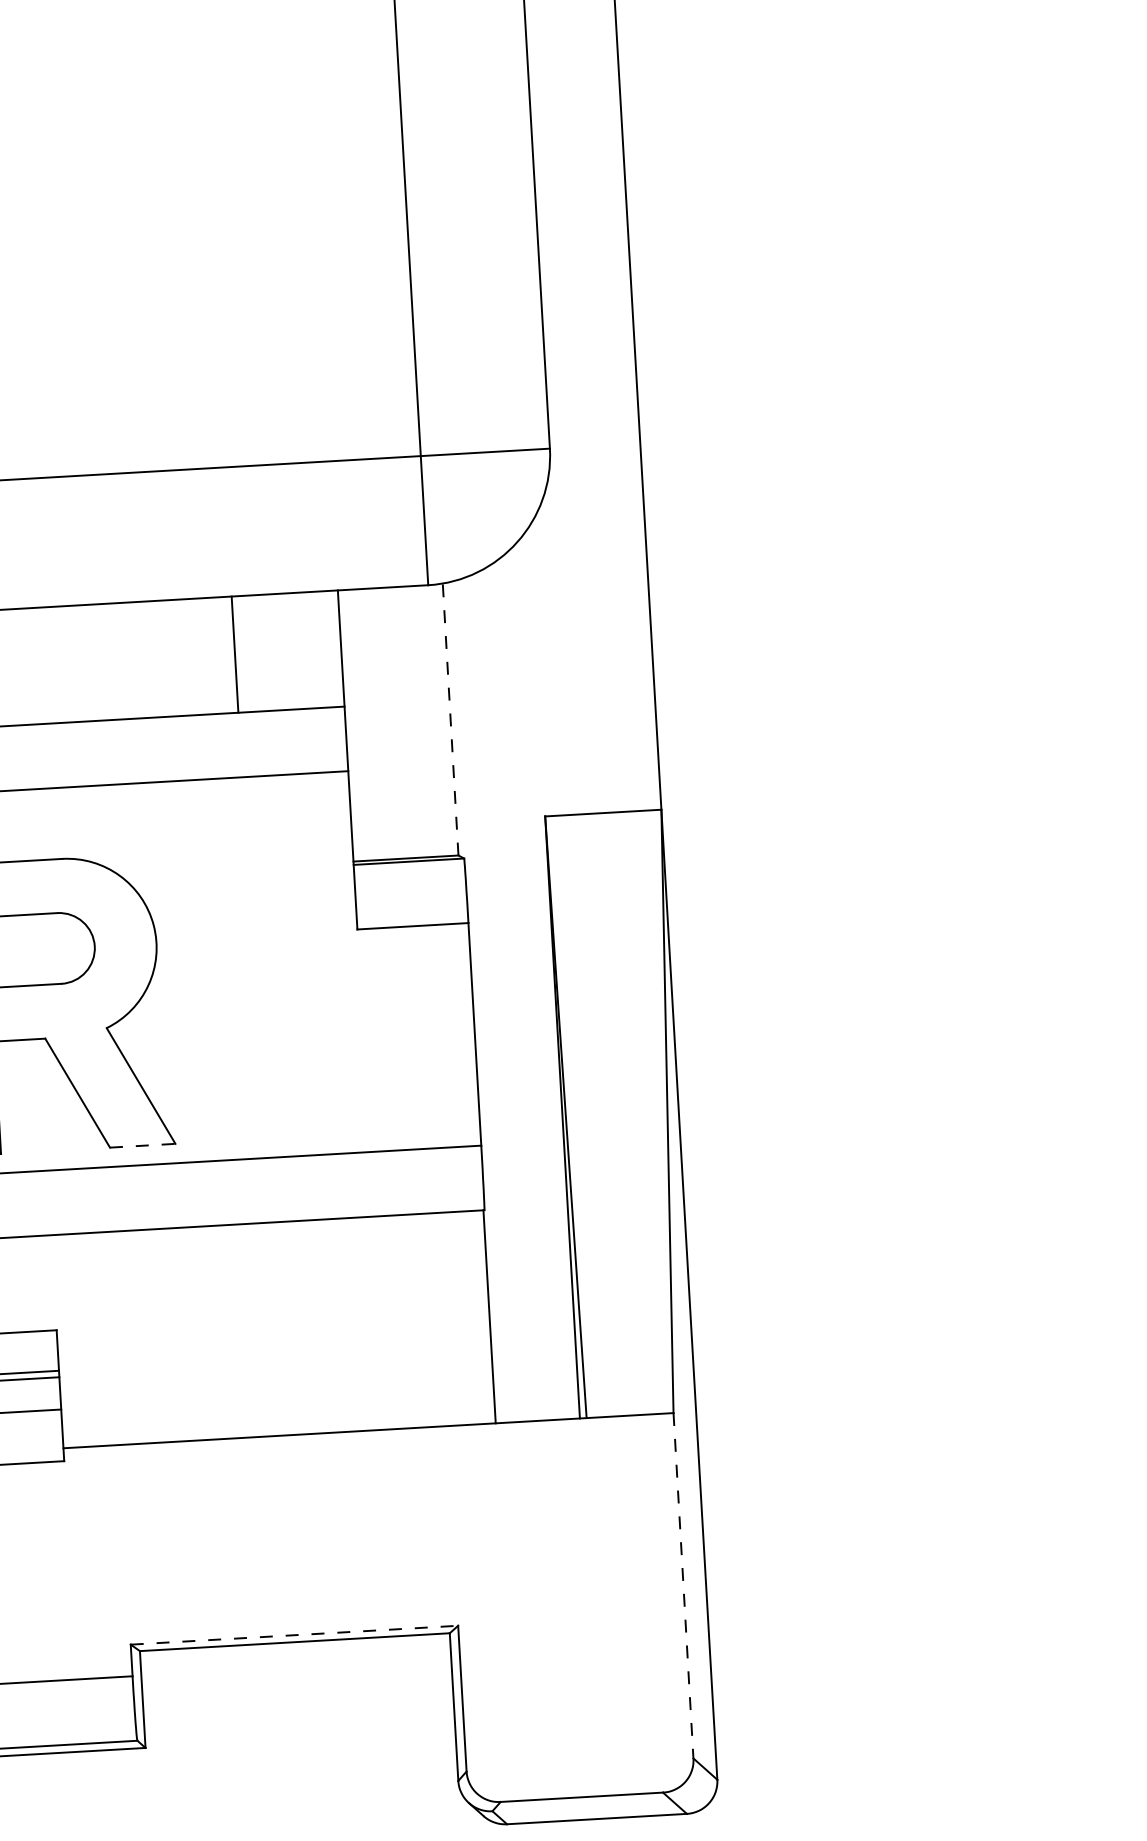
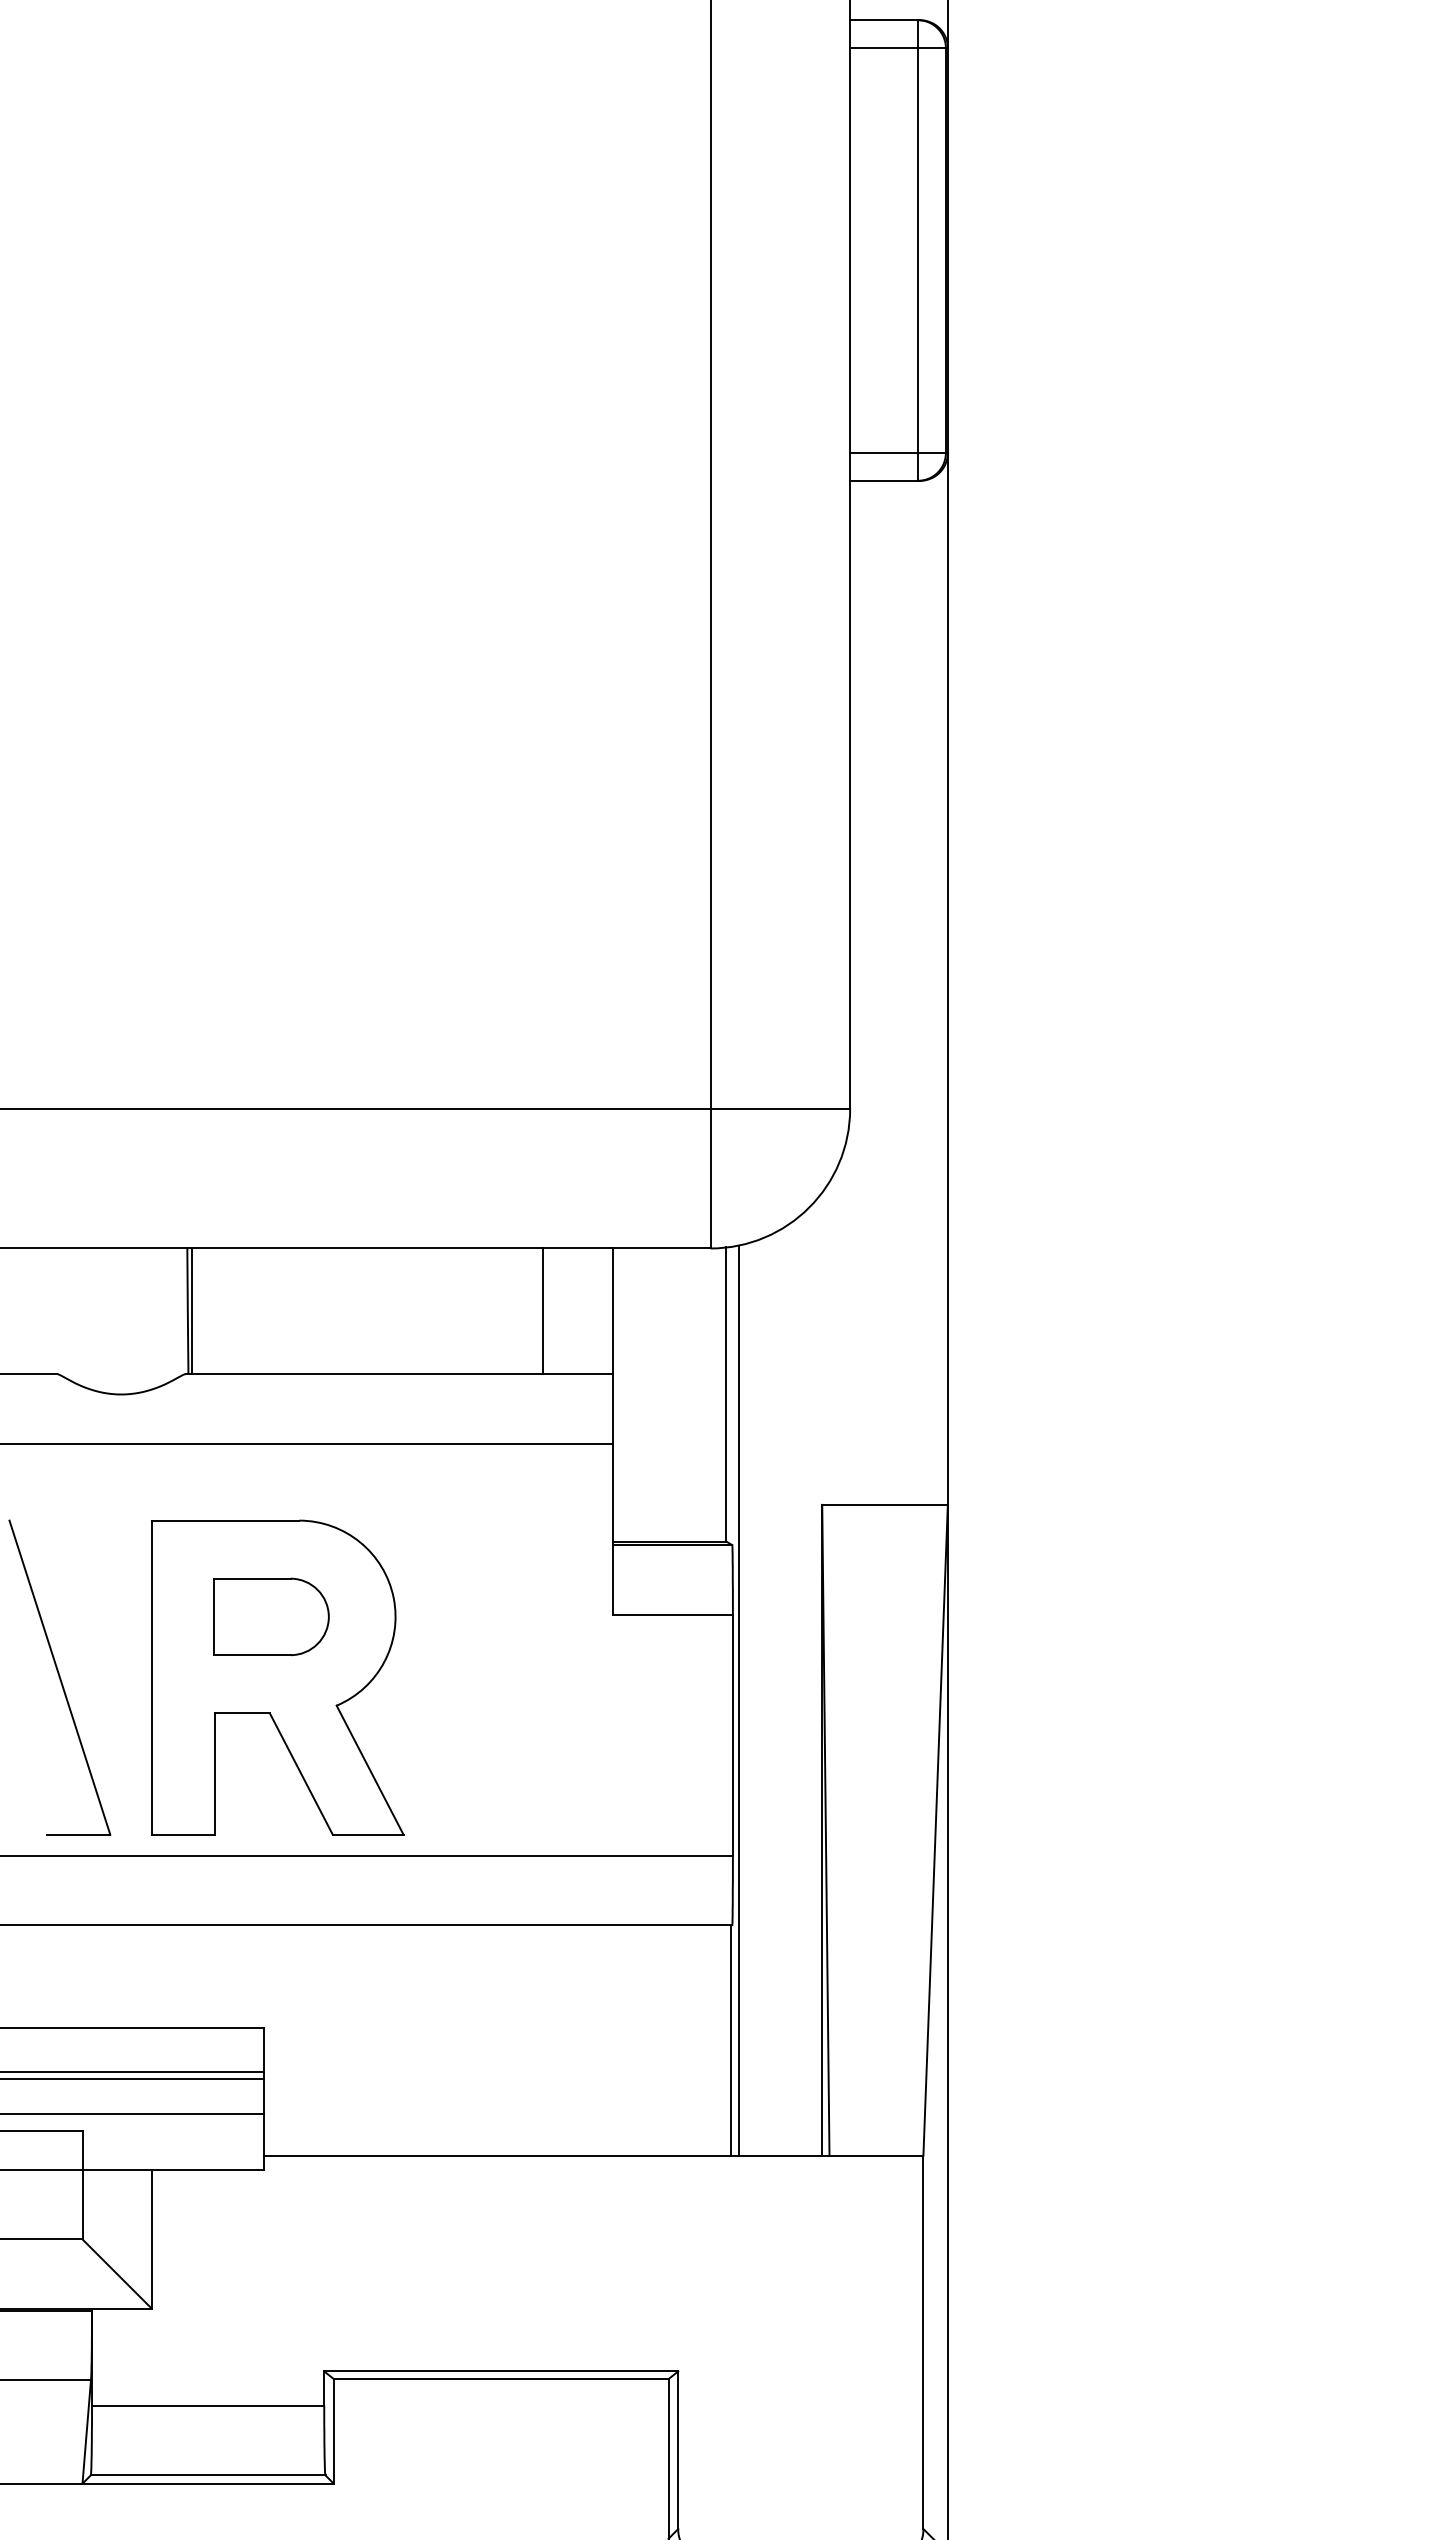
line: (235, 654) -> (543, 1311), moved
line: (450, 719) -> (726, 1394), dashed -> solid
line: (478, 1001) -> (738, 1700), added
line: (143, 1145) -> (368, 1834), dashed -> solid
line: (683, 1585) -> (923, 2342), dashed -> solid
line: (294, 1635) -> (501, 2371), dashed -> solid

